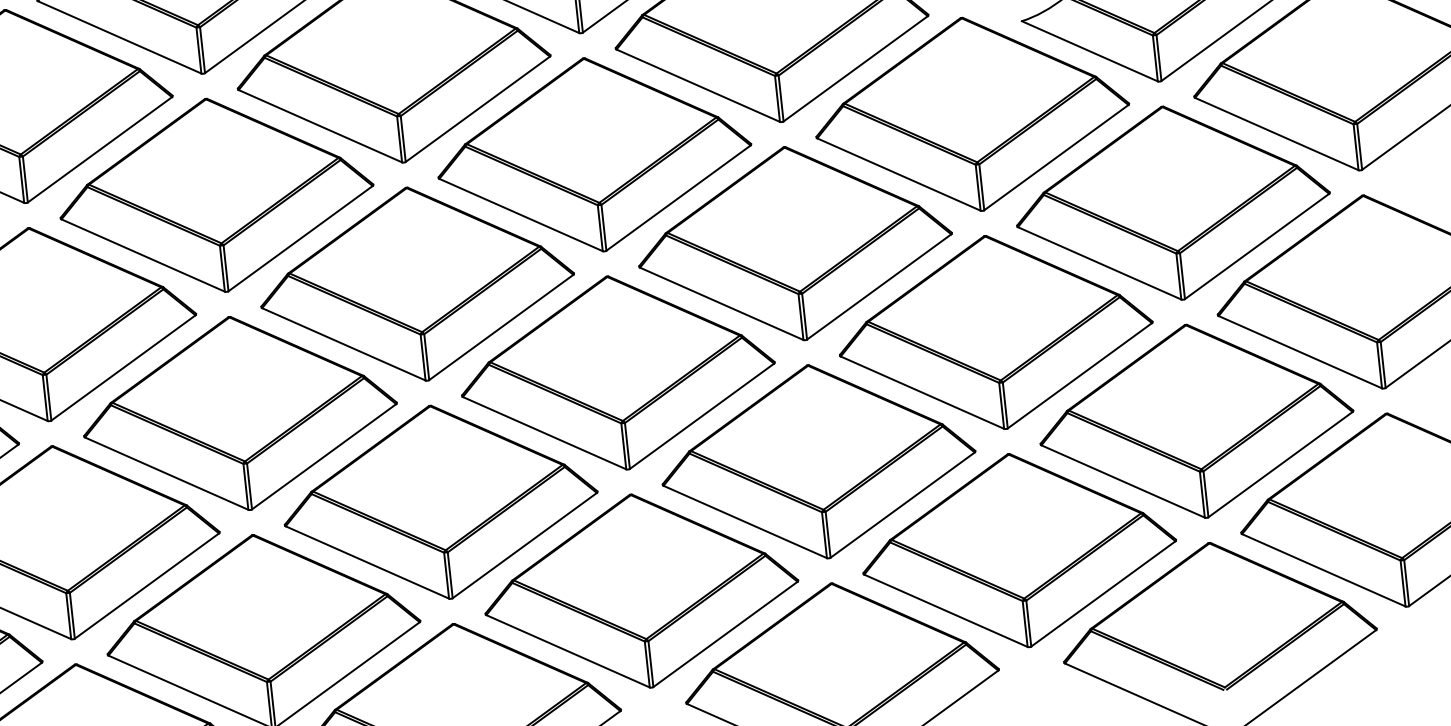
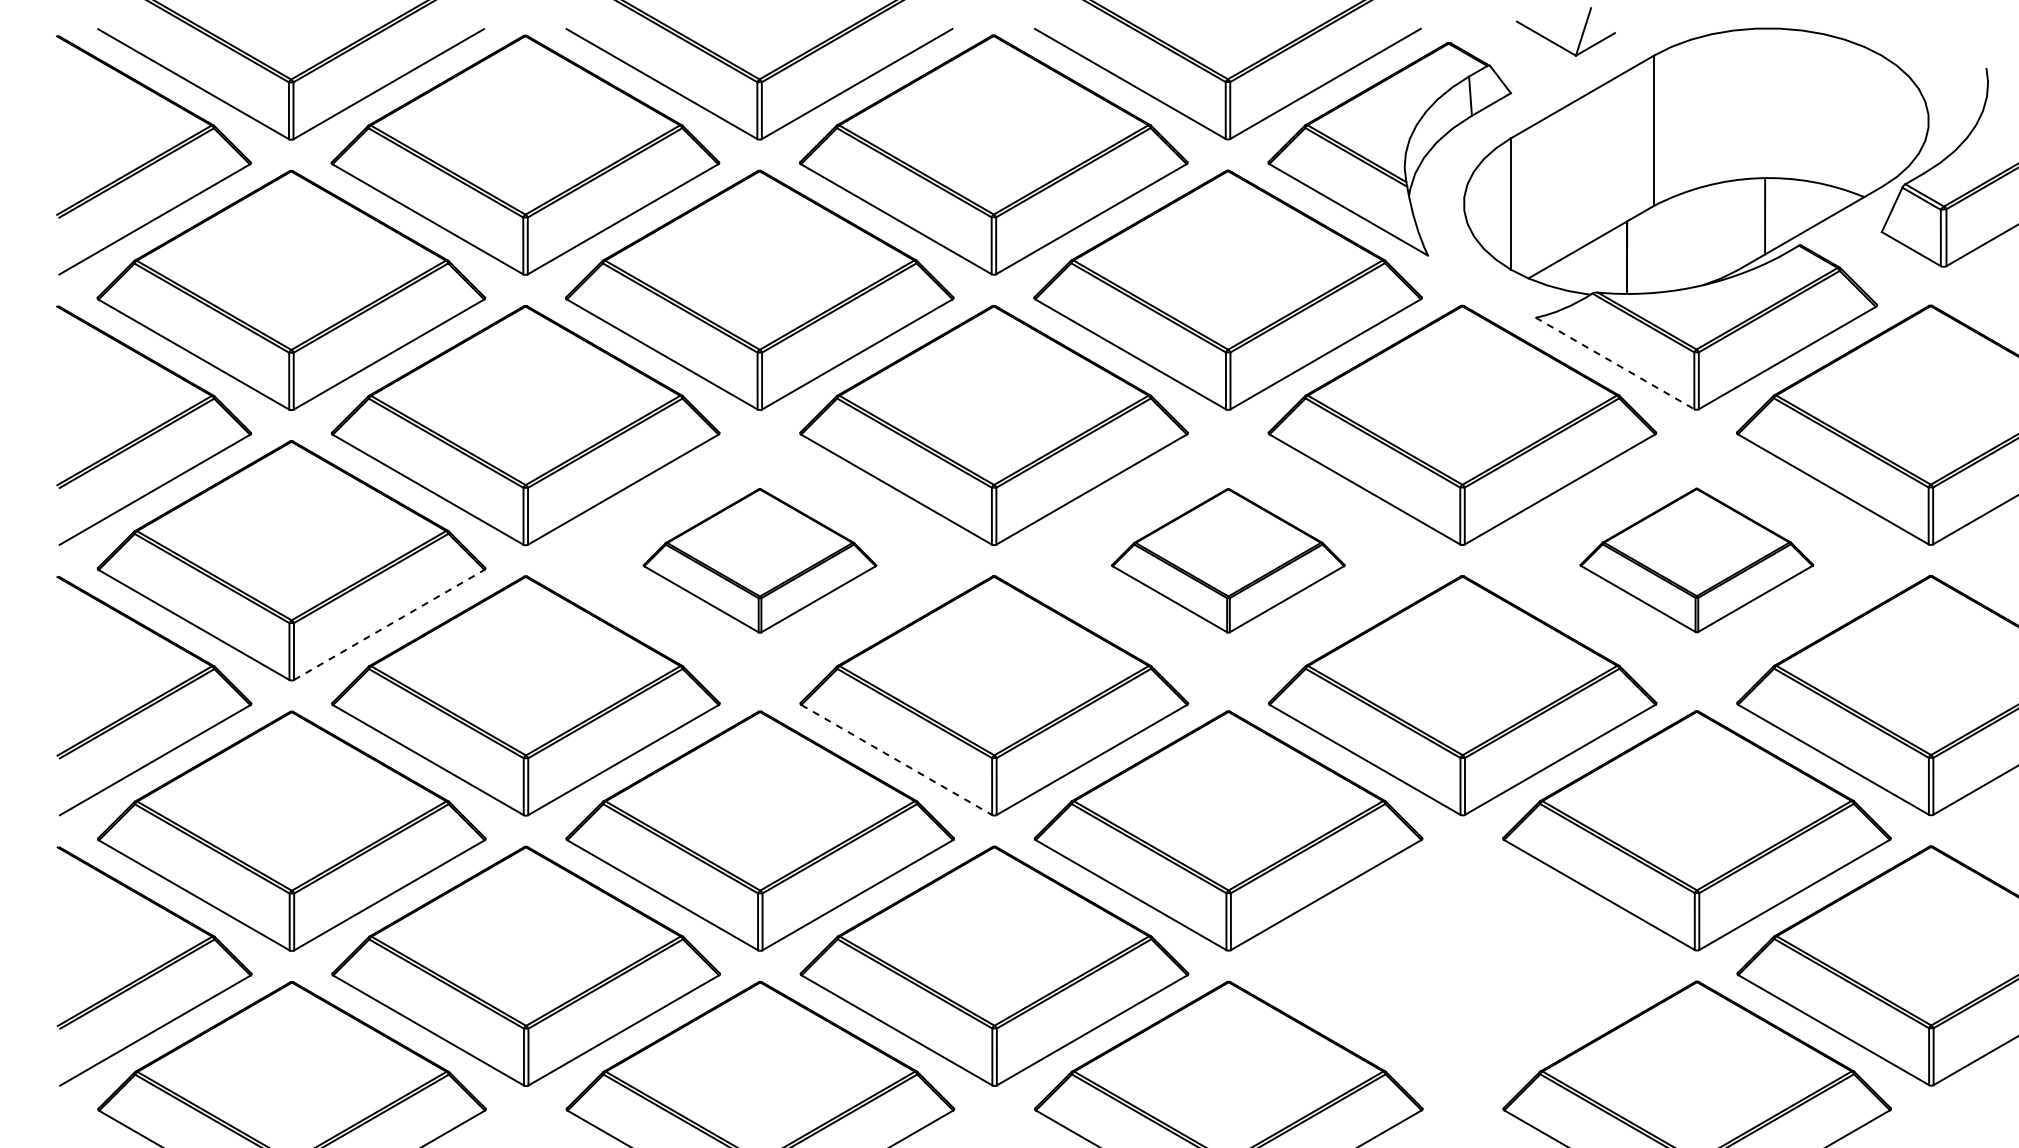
line: (1089, 51) -> (1614, 363), solid -> dashed
part: (1172, 203) -> (1696, 560), size x0.6
part: (795, 243) -> (1228, 560), size x0.6
part: (416, 284) -> (759, 560), size x0.6
line: (123, 367) -> (389, 624), solid -> dashed
line: (545, 433) -> (897, 760), solid -> dashed
part: (1018, 550) -> (1462, 965), removed

